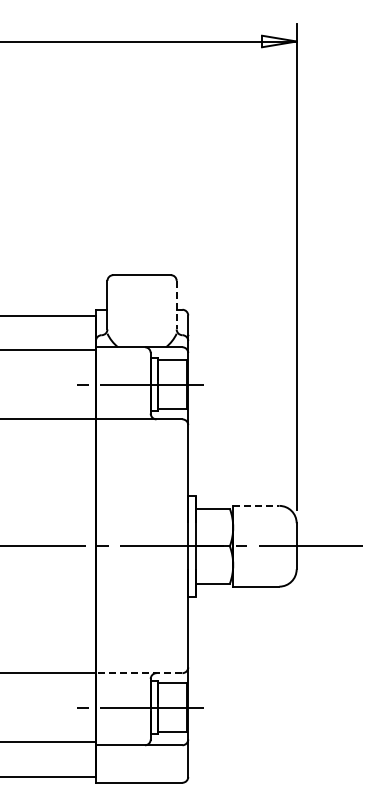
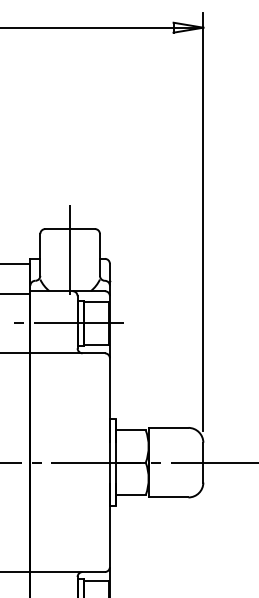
line: (142, 303) -> (70, 253), added
line: (176, 305) -> (99, 255), dashed -> solid
line: (256, 505) -> (168, 427), dashed -> solid
line: (138, 673) -> (67, 572), dashed -> solid

